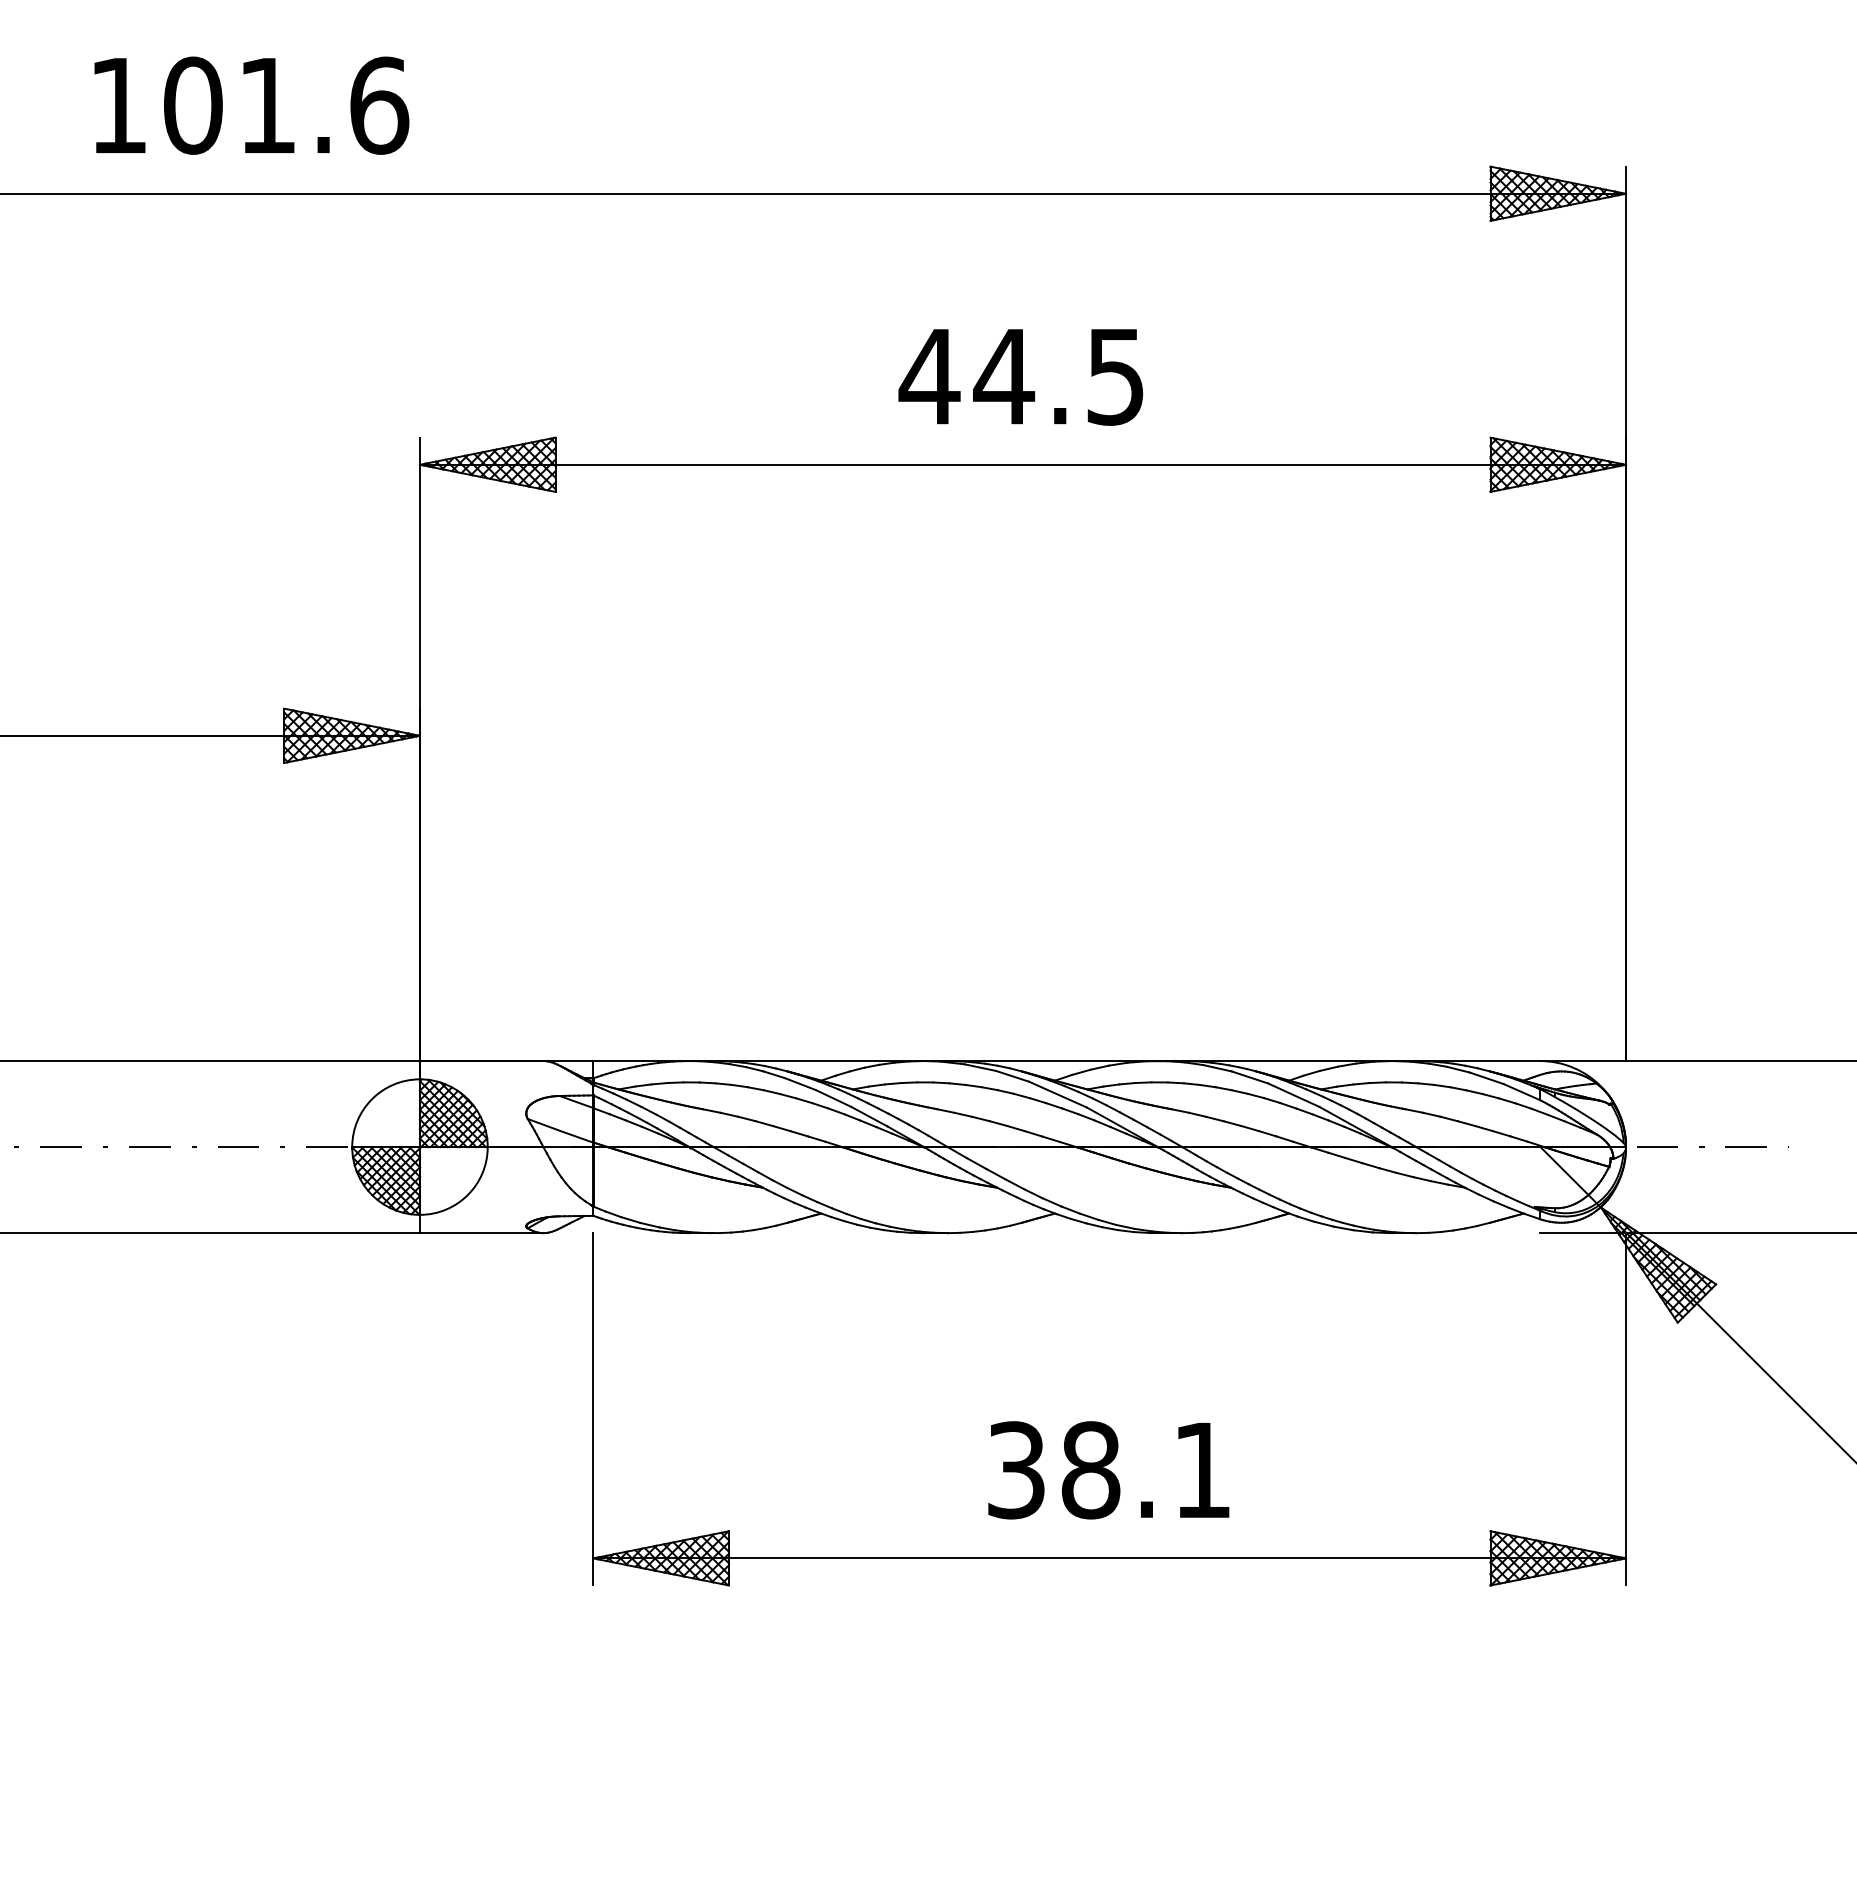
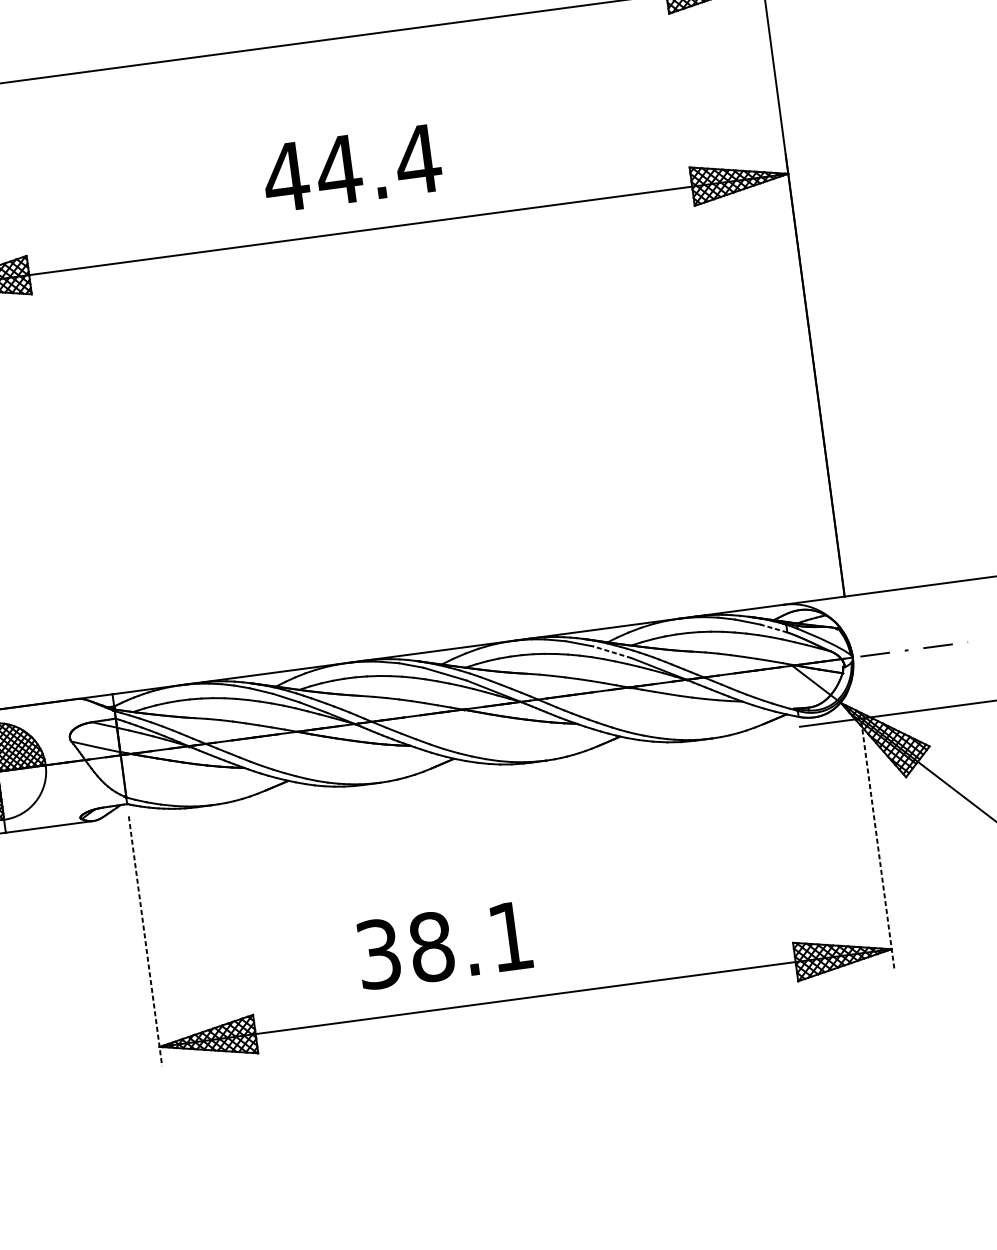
text: (1115, 377) -> (418, 160), 44.5 -> 44.4
line: (1521, 1092) -> (773, 628), solid -> dashed
line: (1293, 1095) -> (612, 652), solid -> dashed
line: (1626, 1408) -> (877, 842), solid -> dashed
line: (593, 1409) -> (145, 941), solid -> dashed
text: (1108, 1470) -> (444, 945), moved

